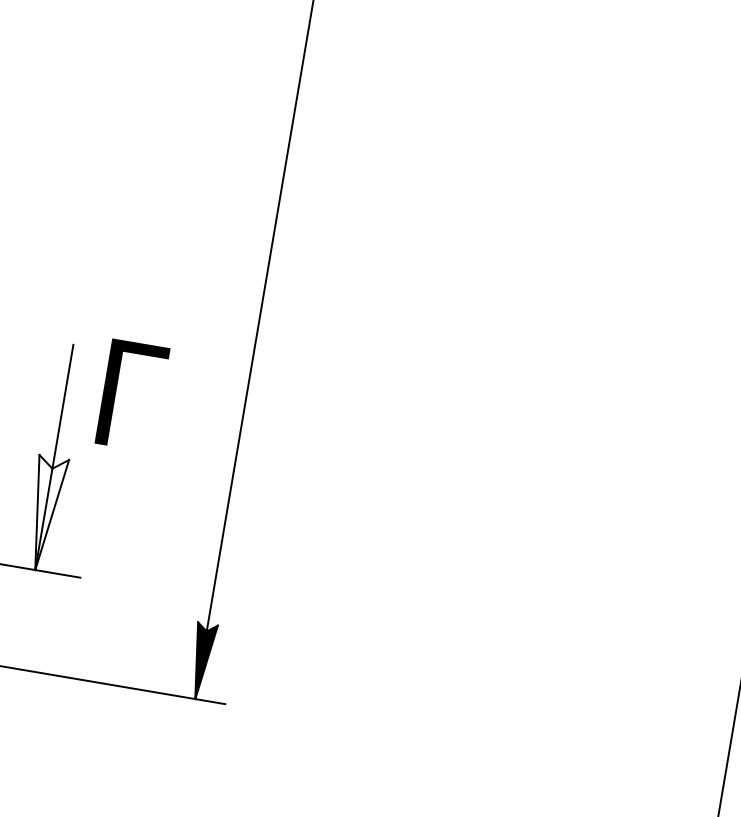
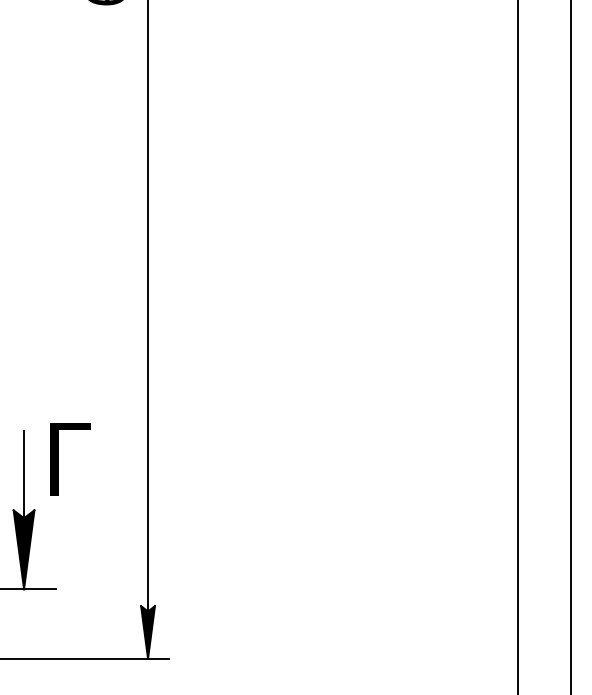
fill: (44, 513) -> (23, 549), added

